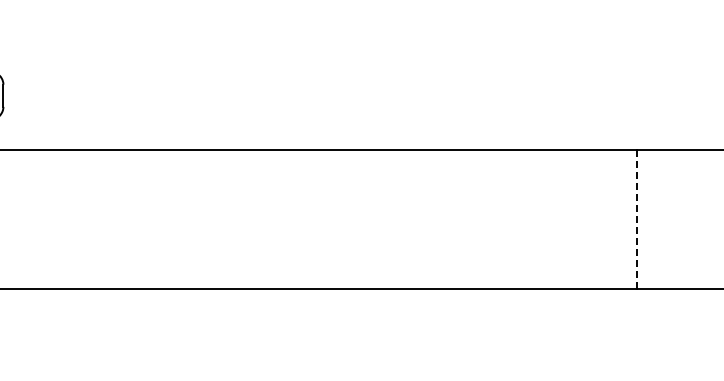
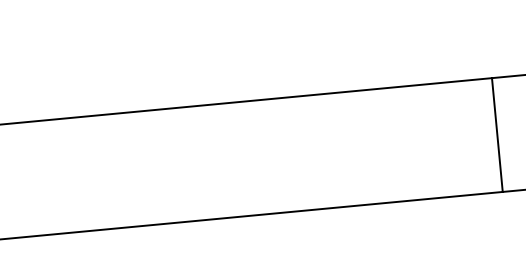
line: (636, 219) -> (497, 135), dashed -> solid

